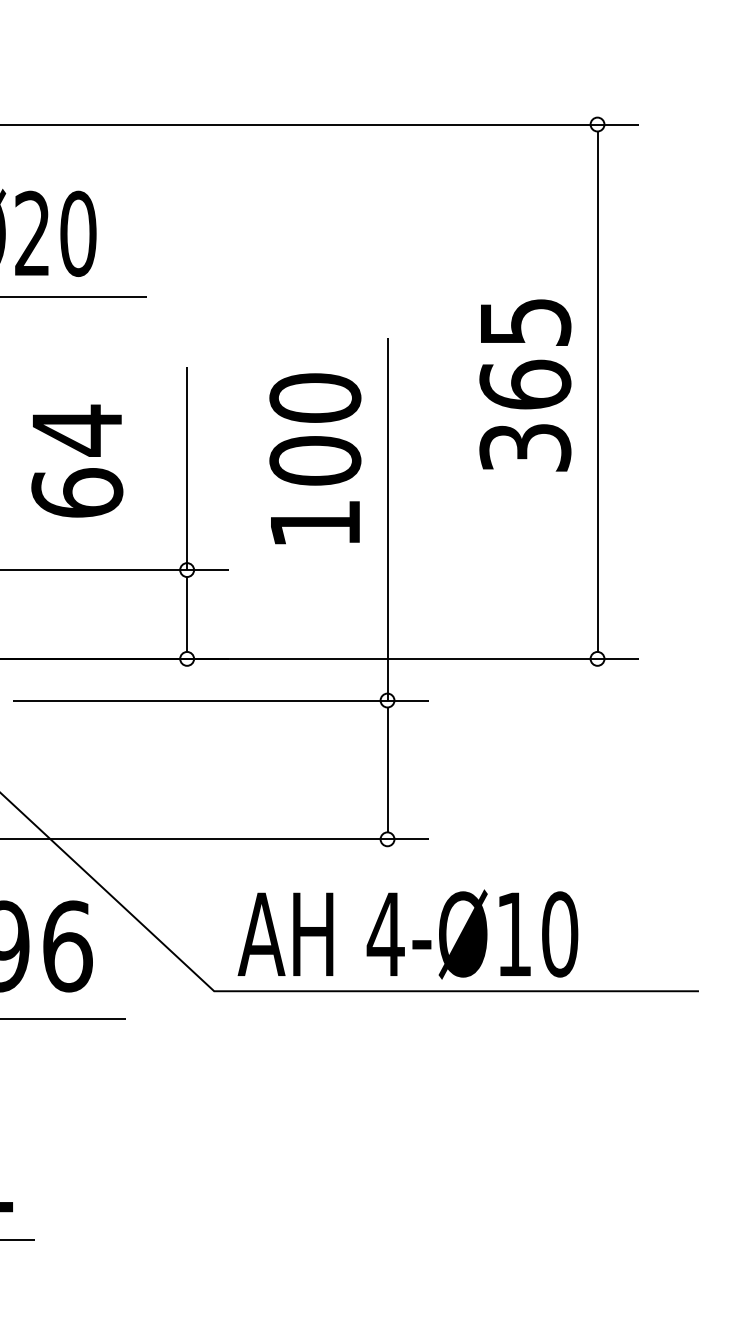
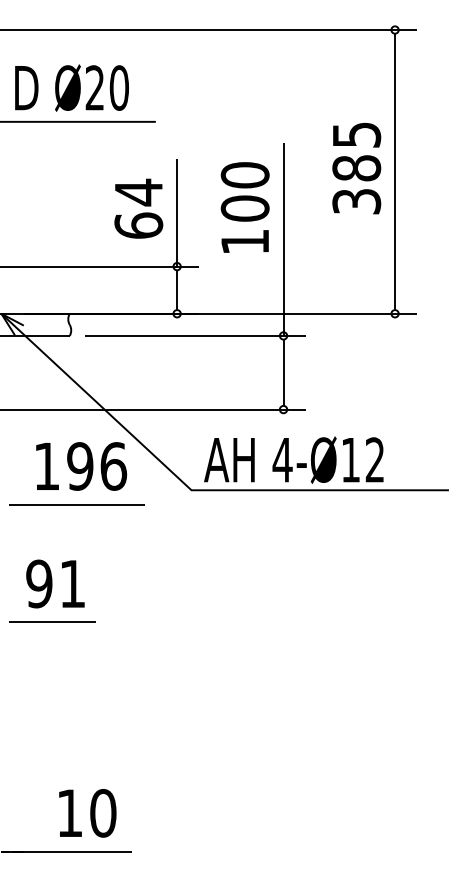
text: (524, 385) -> (356, 168), 365 -> 385
text: (76, 460) -> (138, 208), moved
text: (558, 933) -> (374, 459), 4-Ø10 -> 4-Ø12

